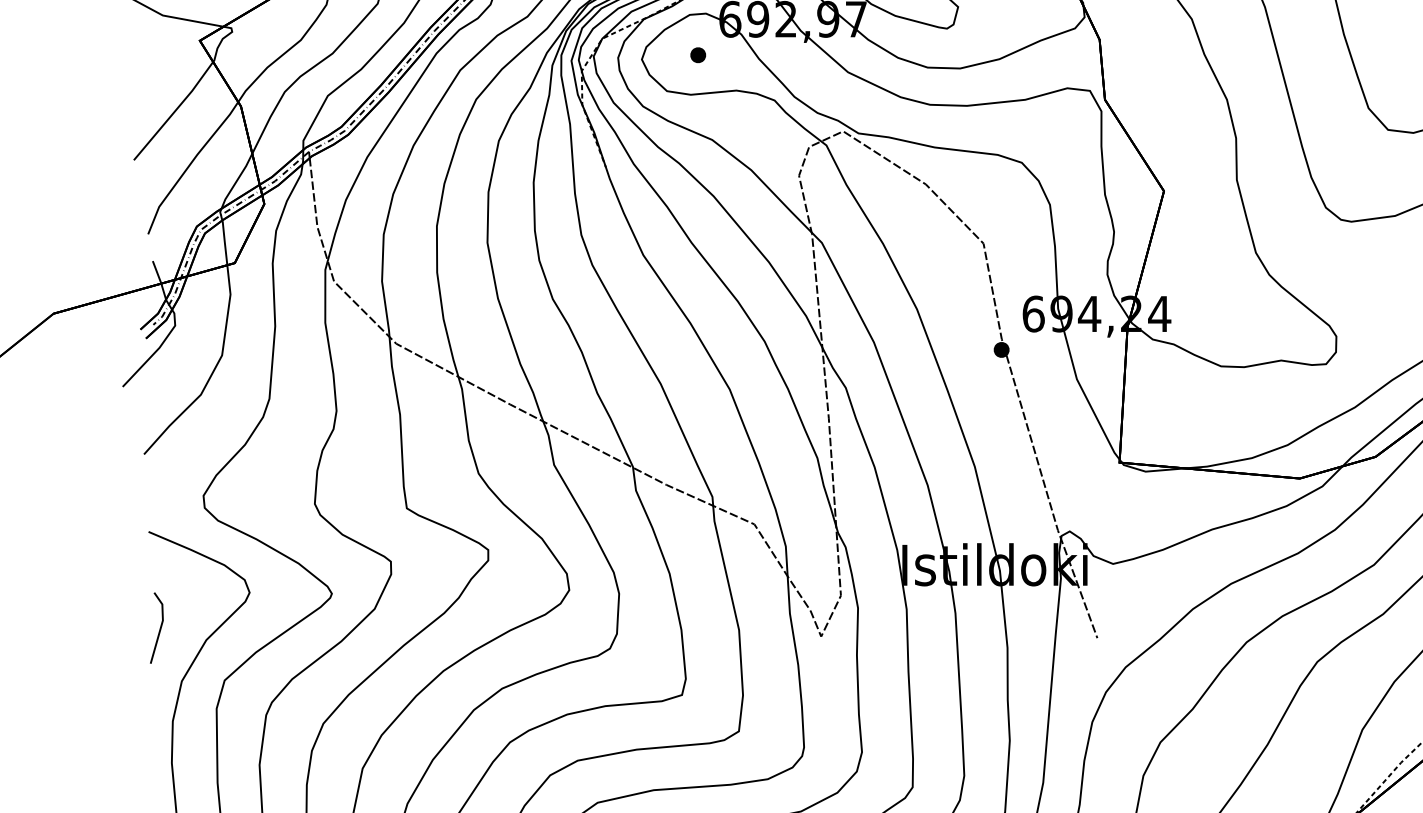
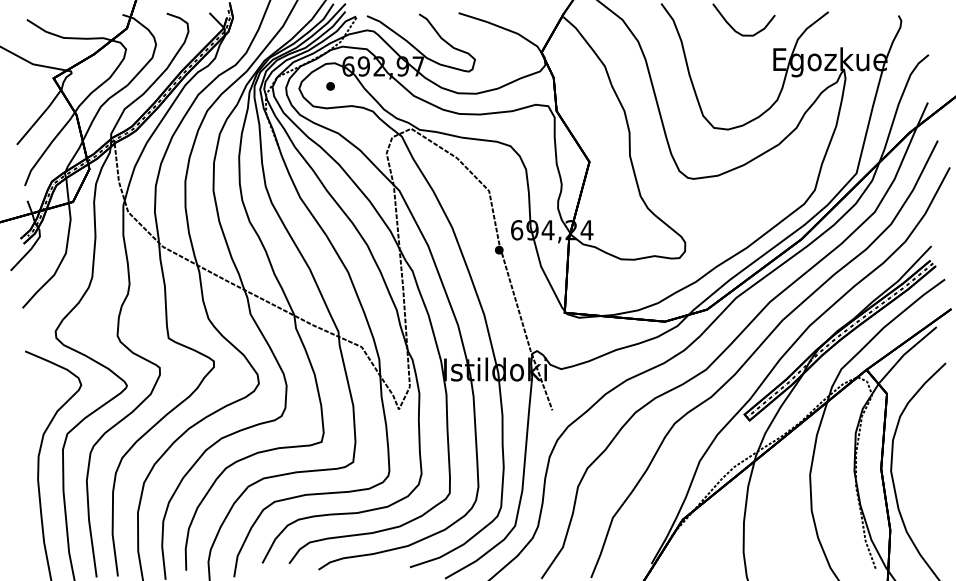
line: (158, 629) -> (30, 405), removed

